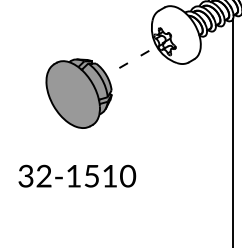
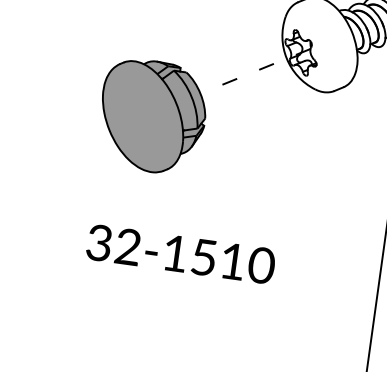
text: (77, 175) -> (181, 253), moved

